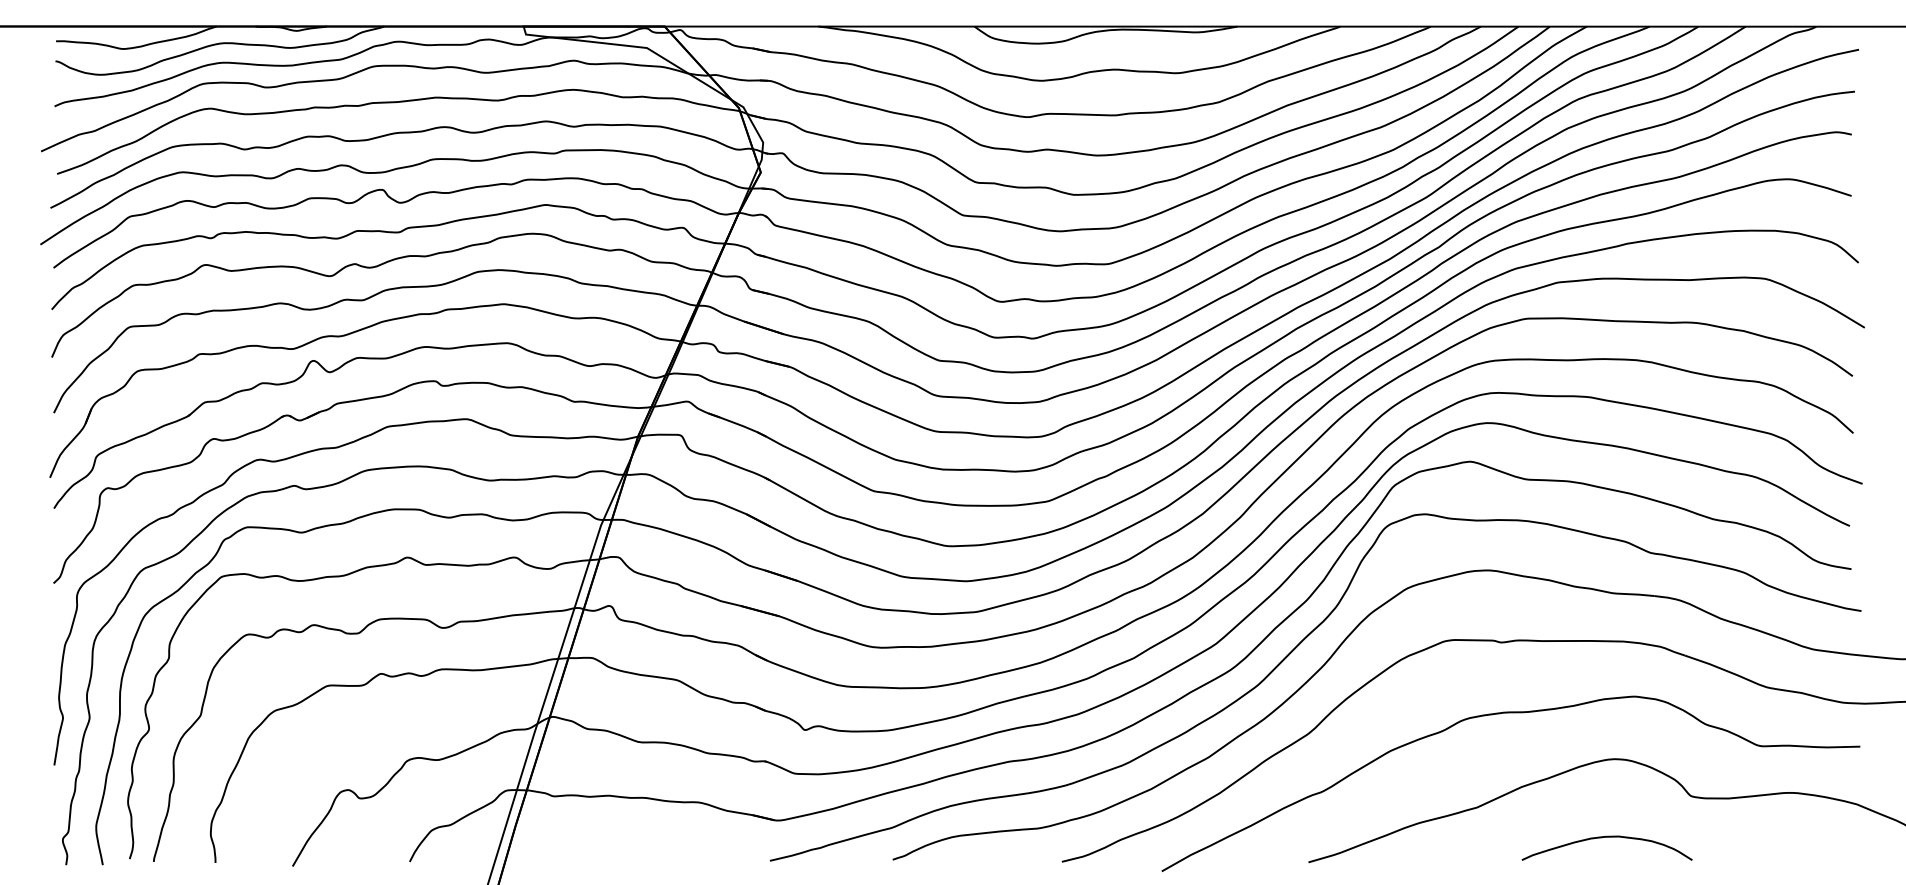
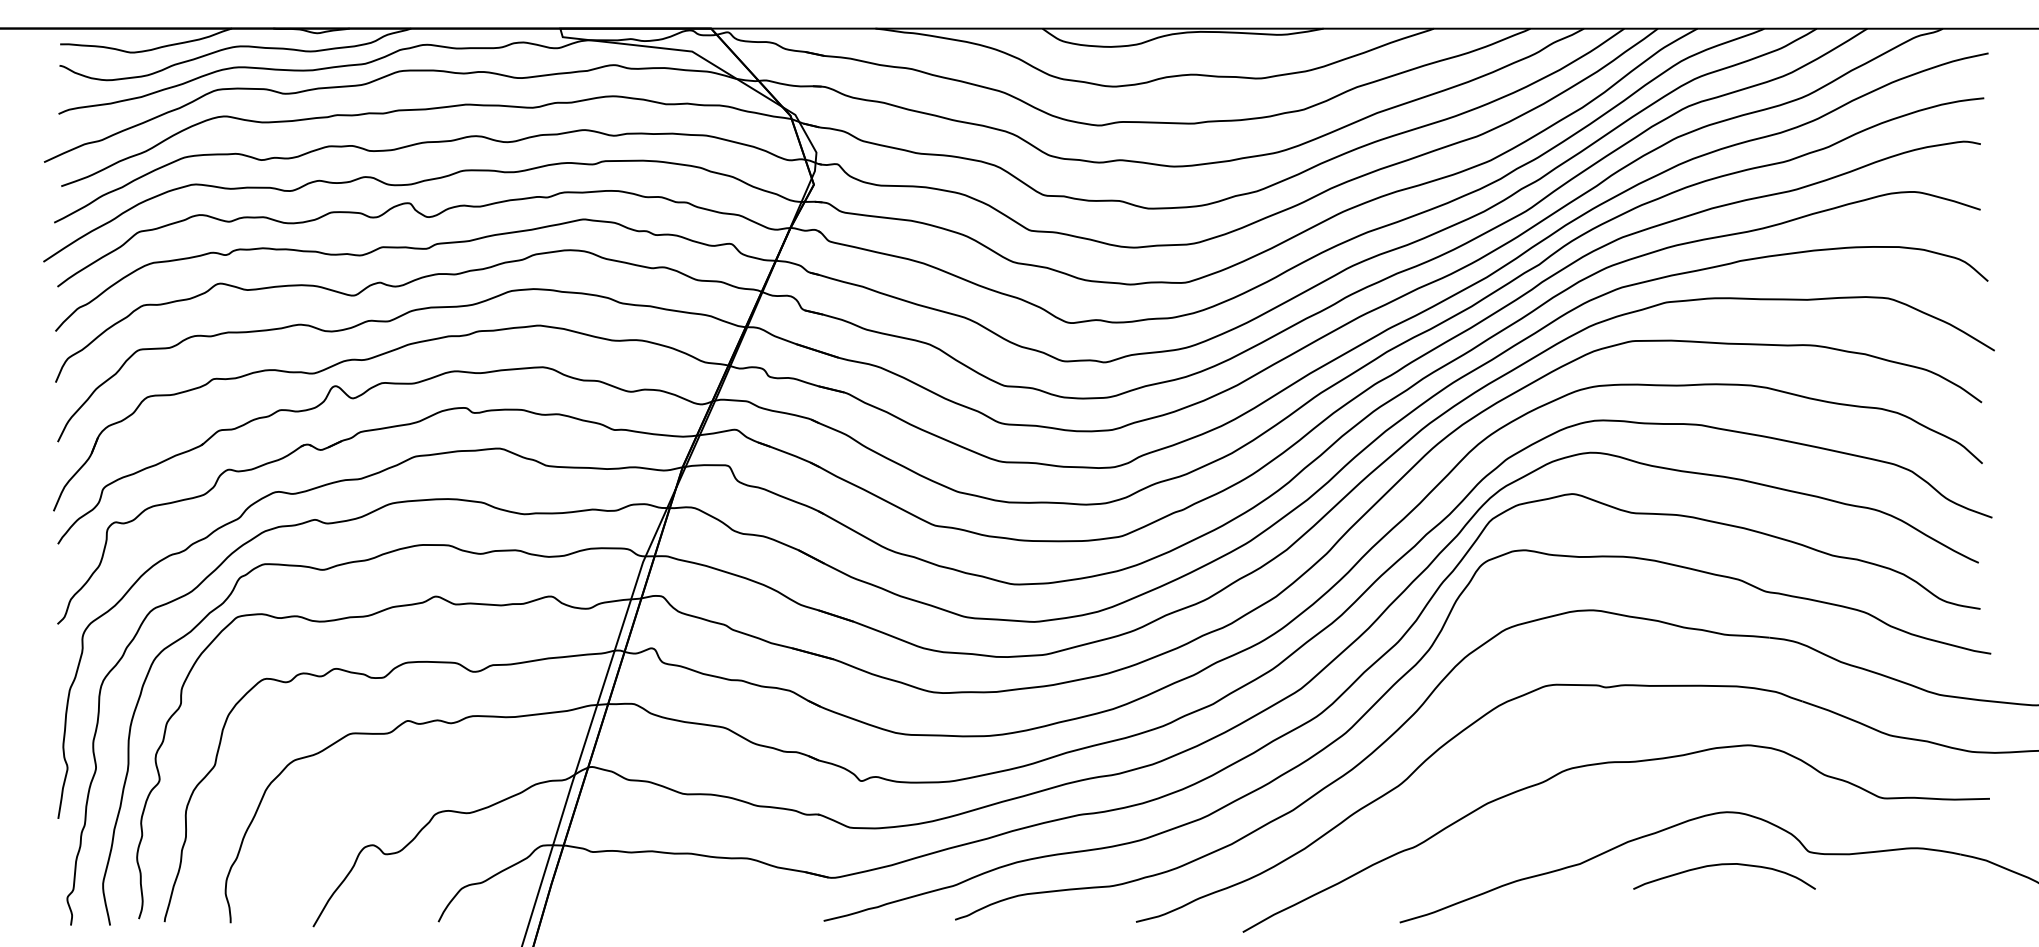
curve: (1602, 838) -> (1719, 866), moved

